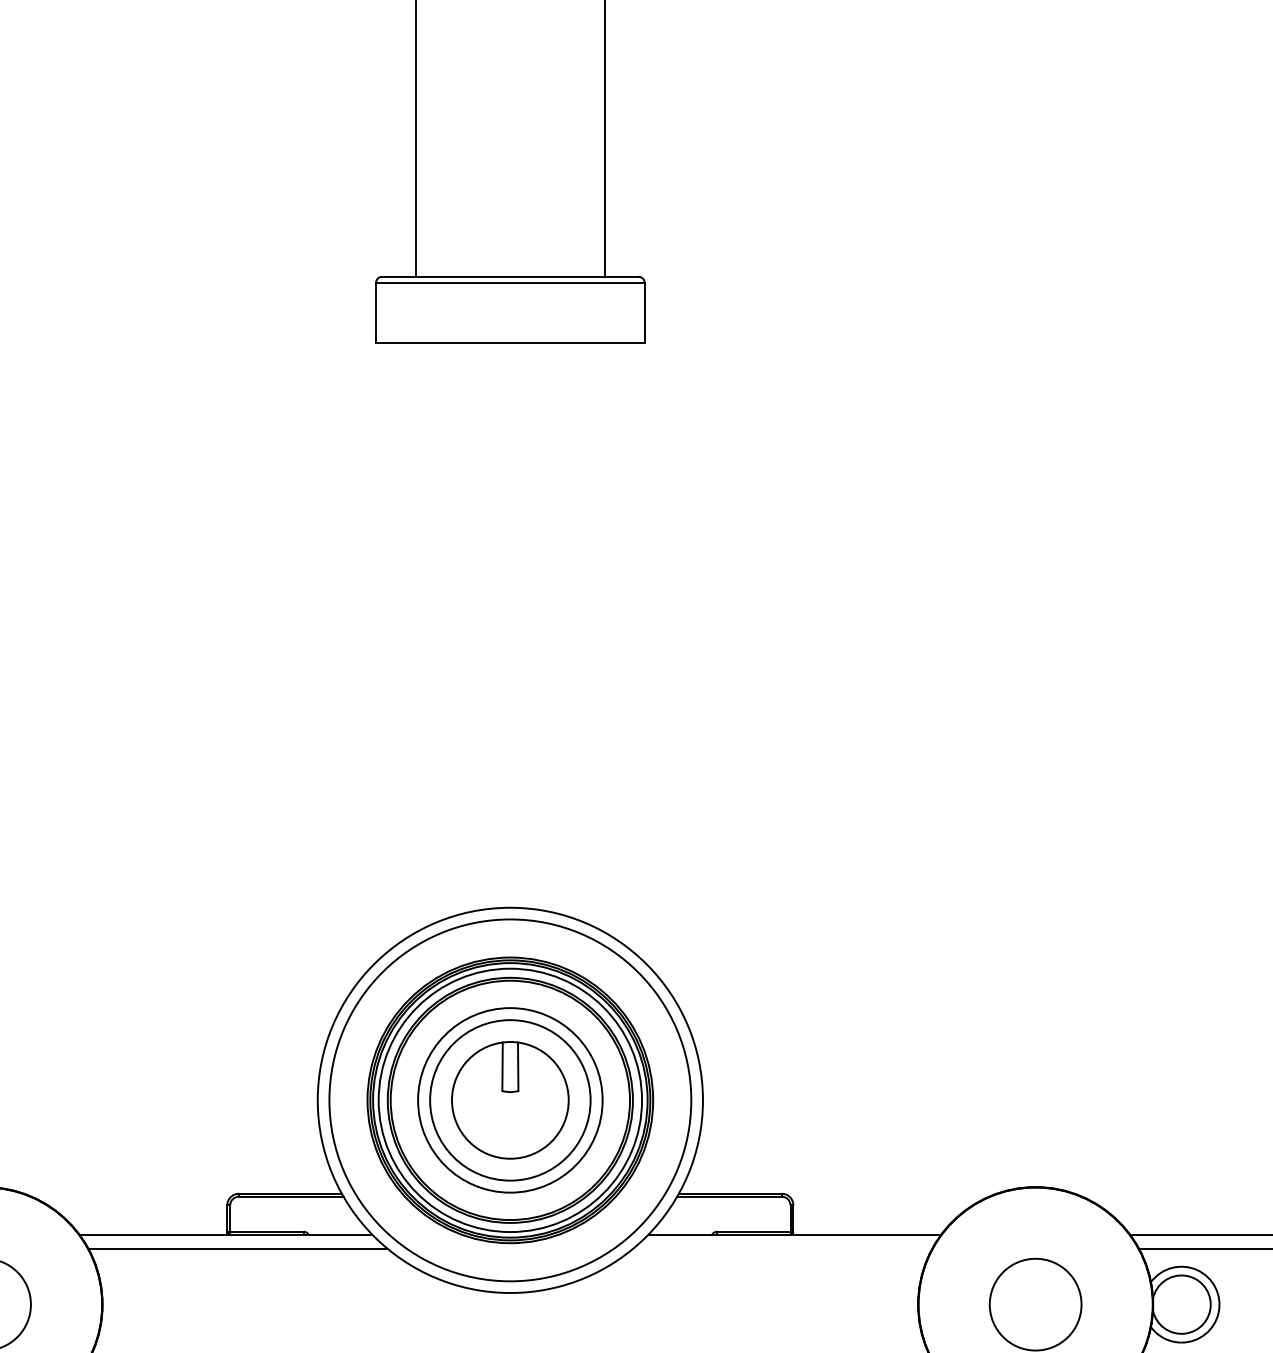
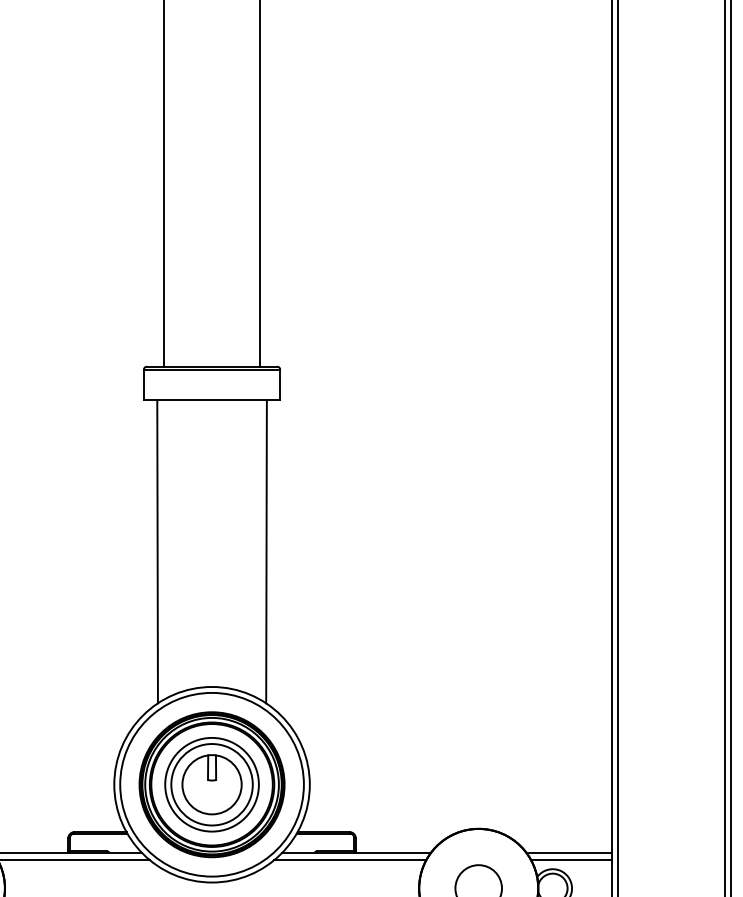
line: (402, 640) -> (157, 551), added
line: (617, 640) -> (266, 551), added
line: (783, 1249) -> (350, 860), added

